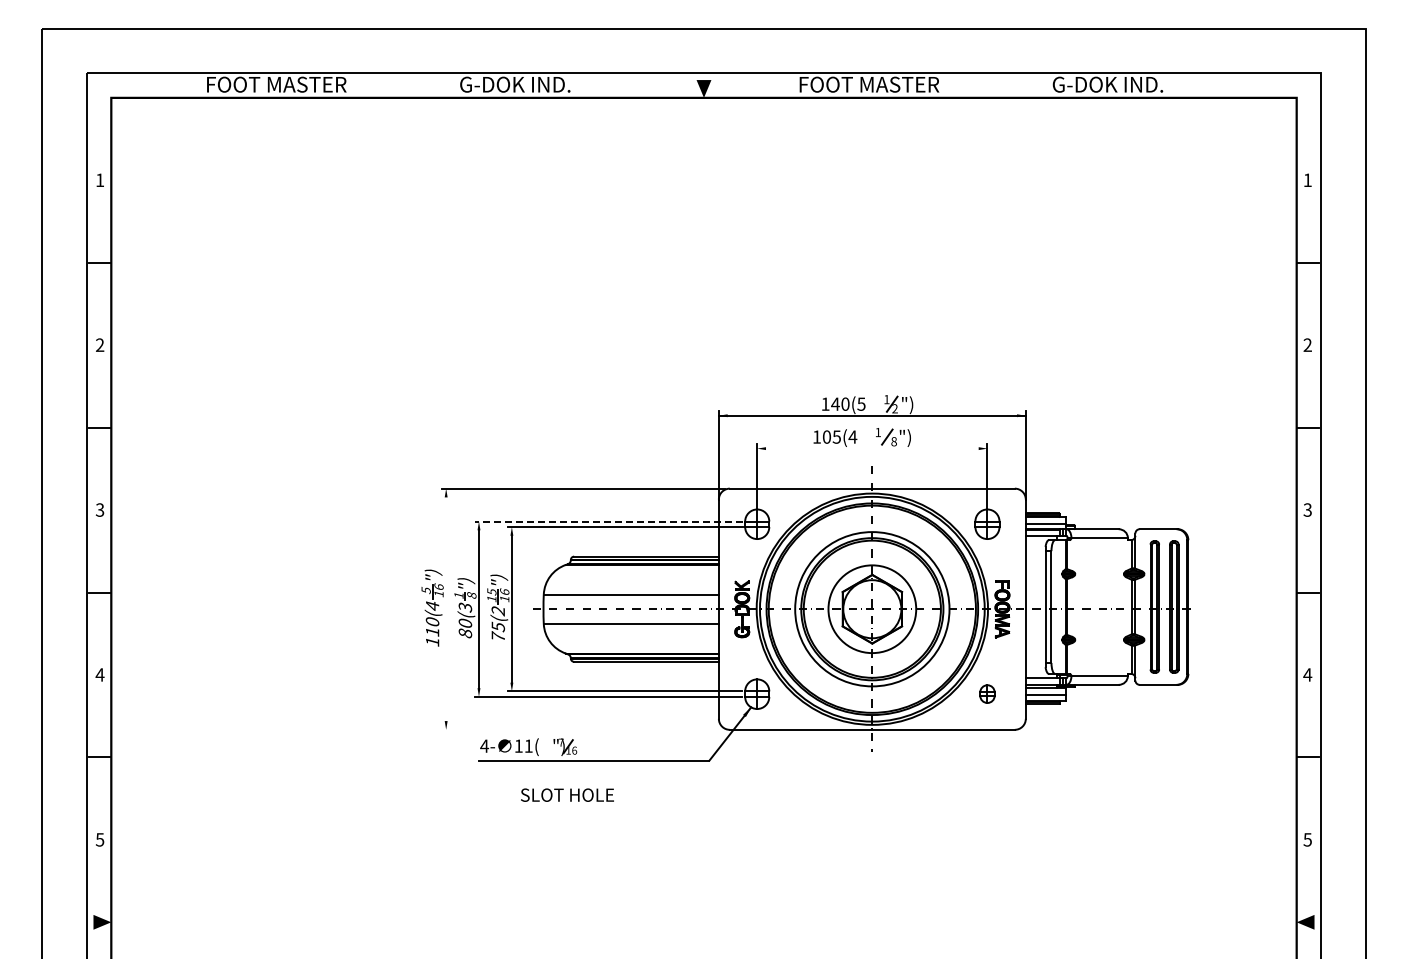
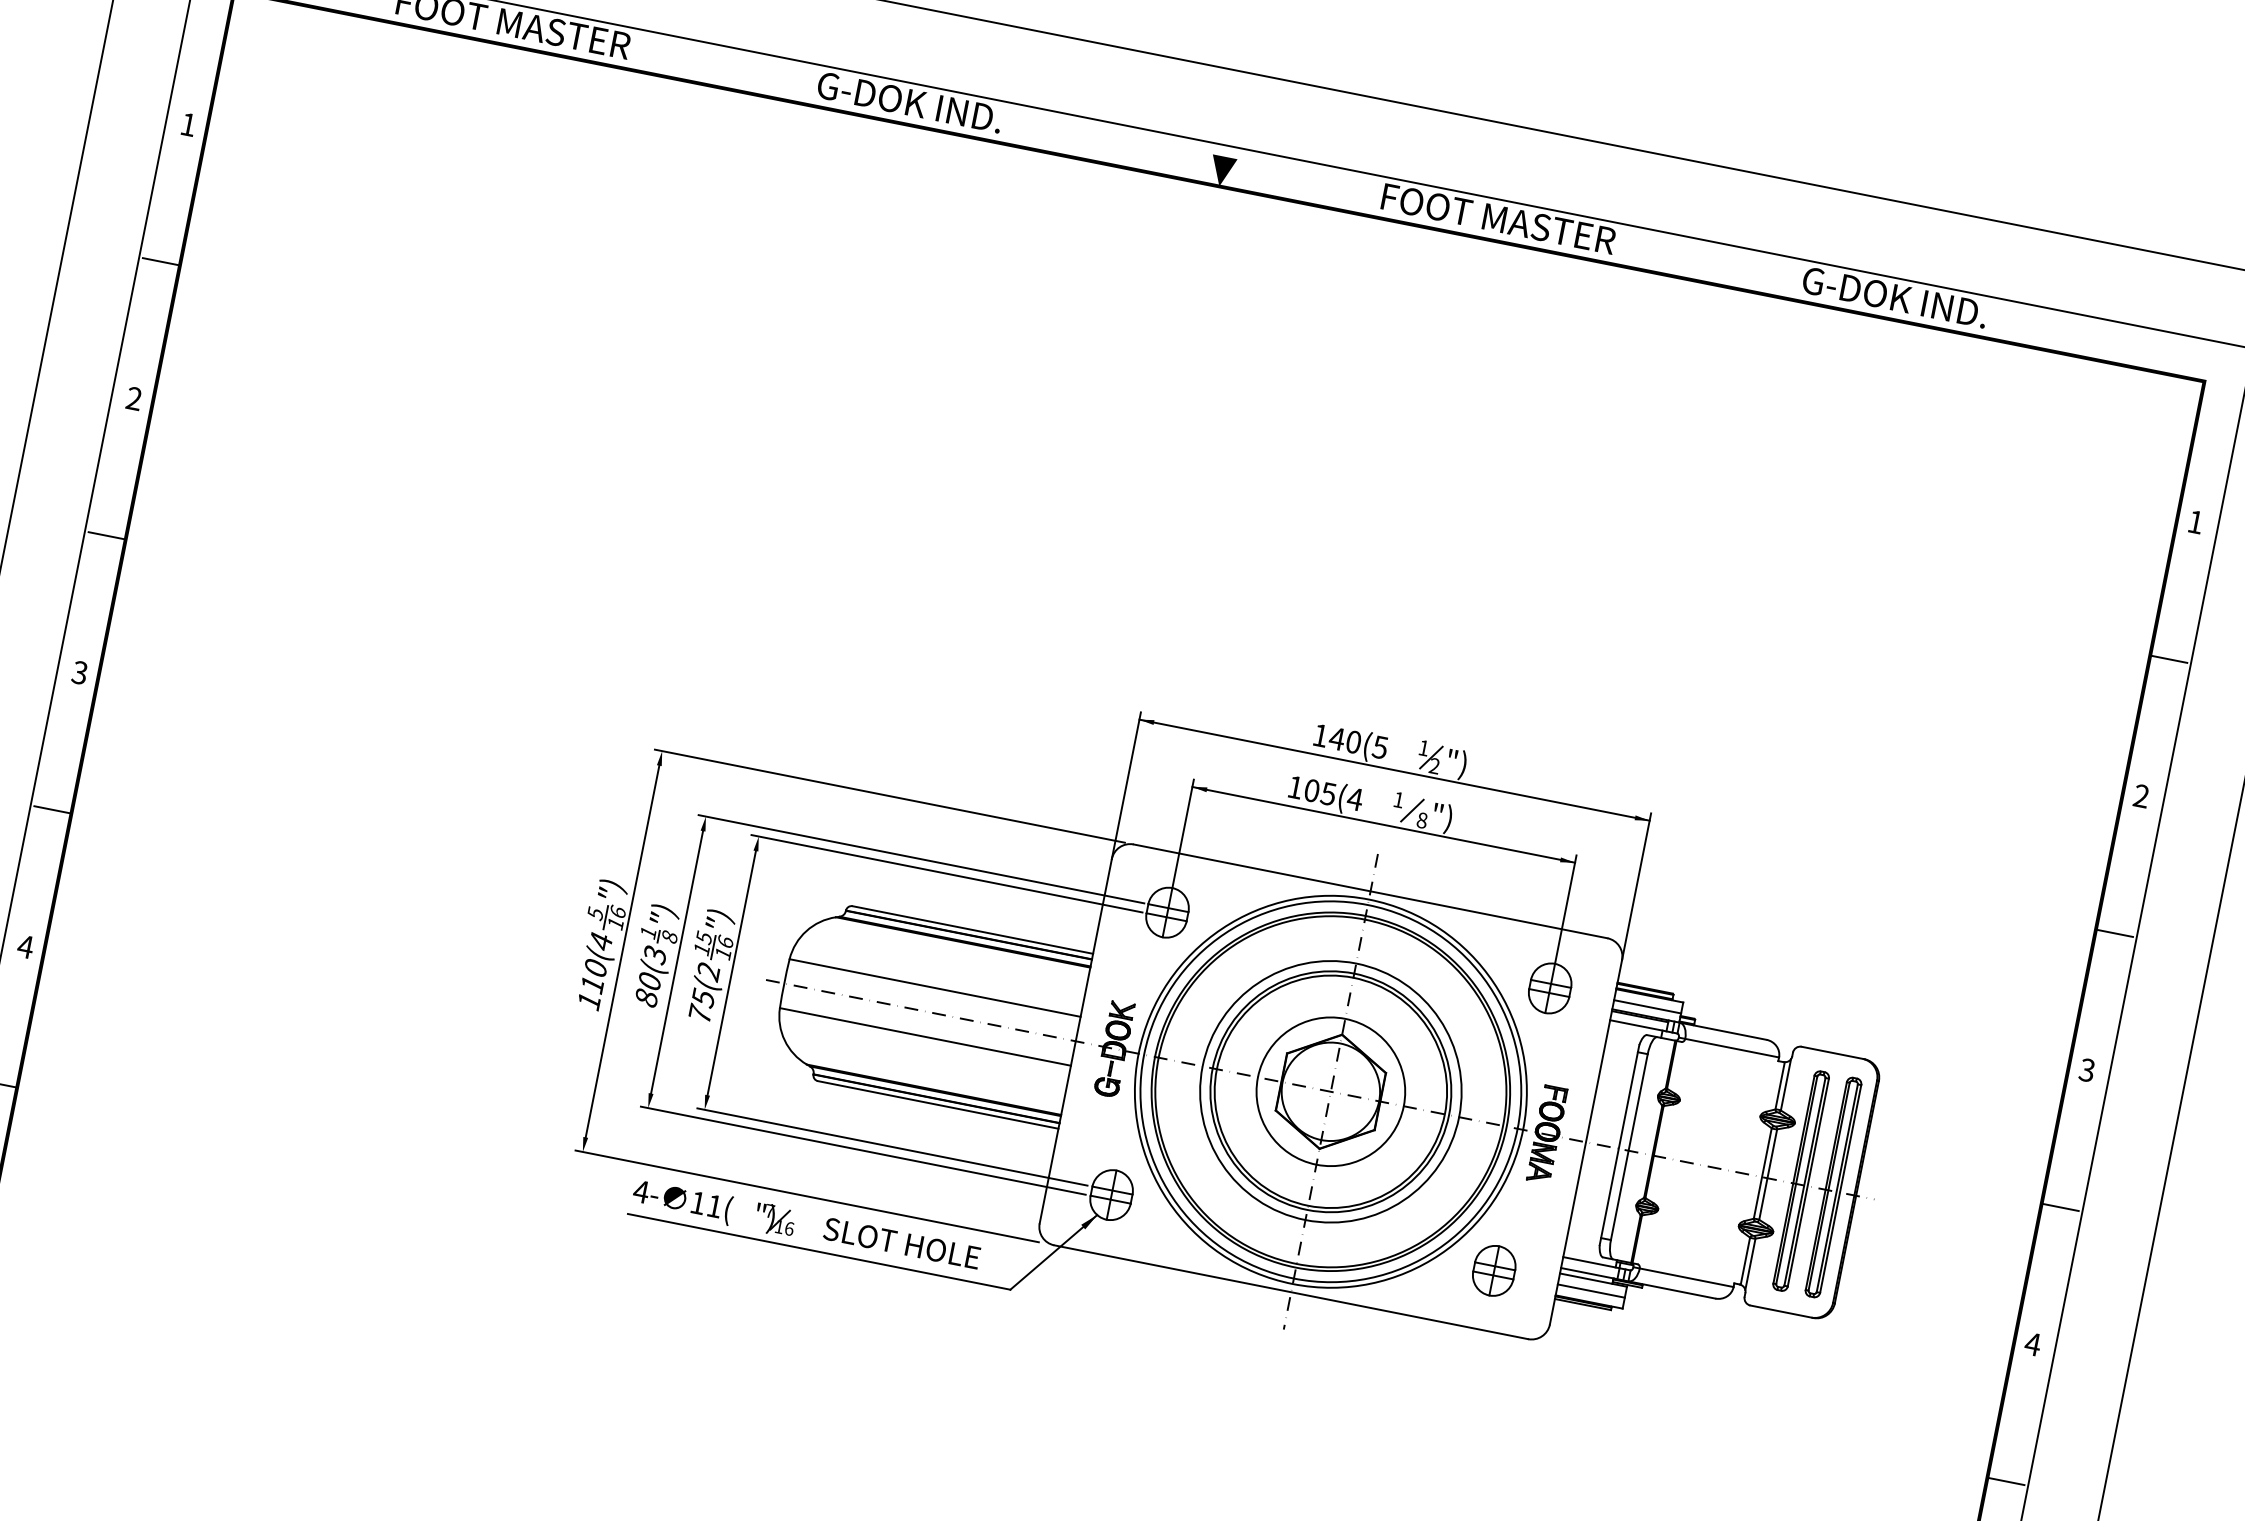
line: (872, 448) -> (1384, 824), added
line: (608, 521) -> (921, 859), dashed -> solid
line: (446, 609) -> (622, 952), added
part: (987, 693) -> (1494, 1269), size x1.67
line: (580, 729) -> (806, 1195), added
text: (567, 794) -> (902, 1242), moved

